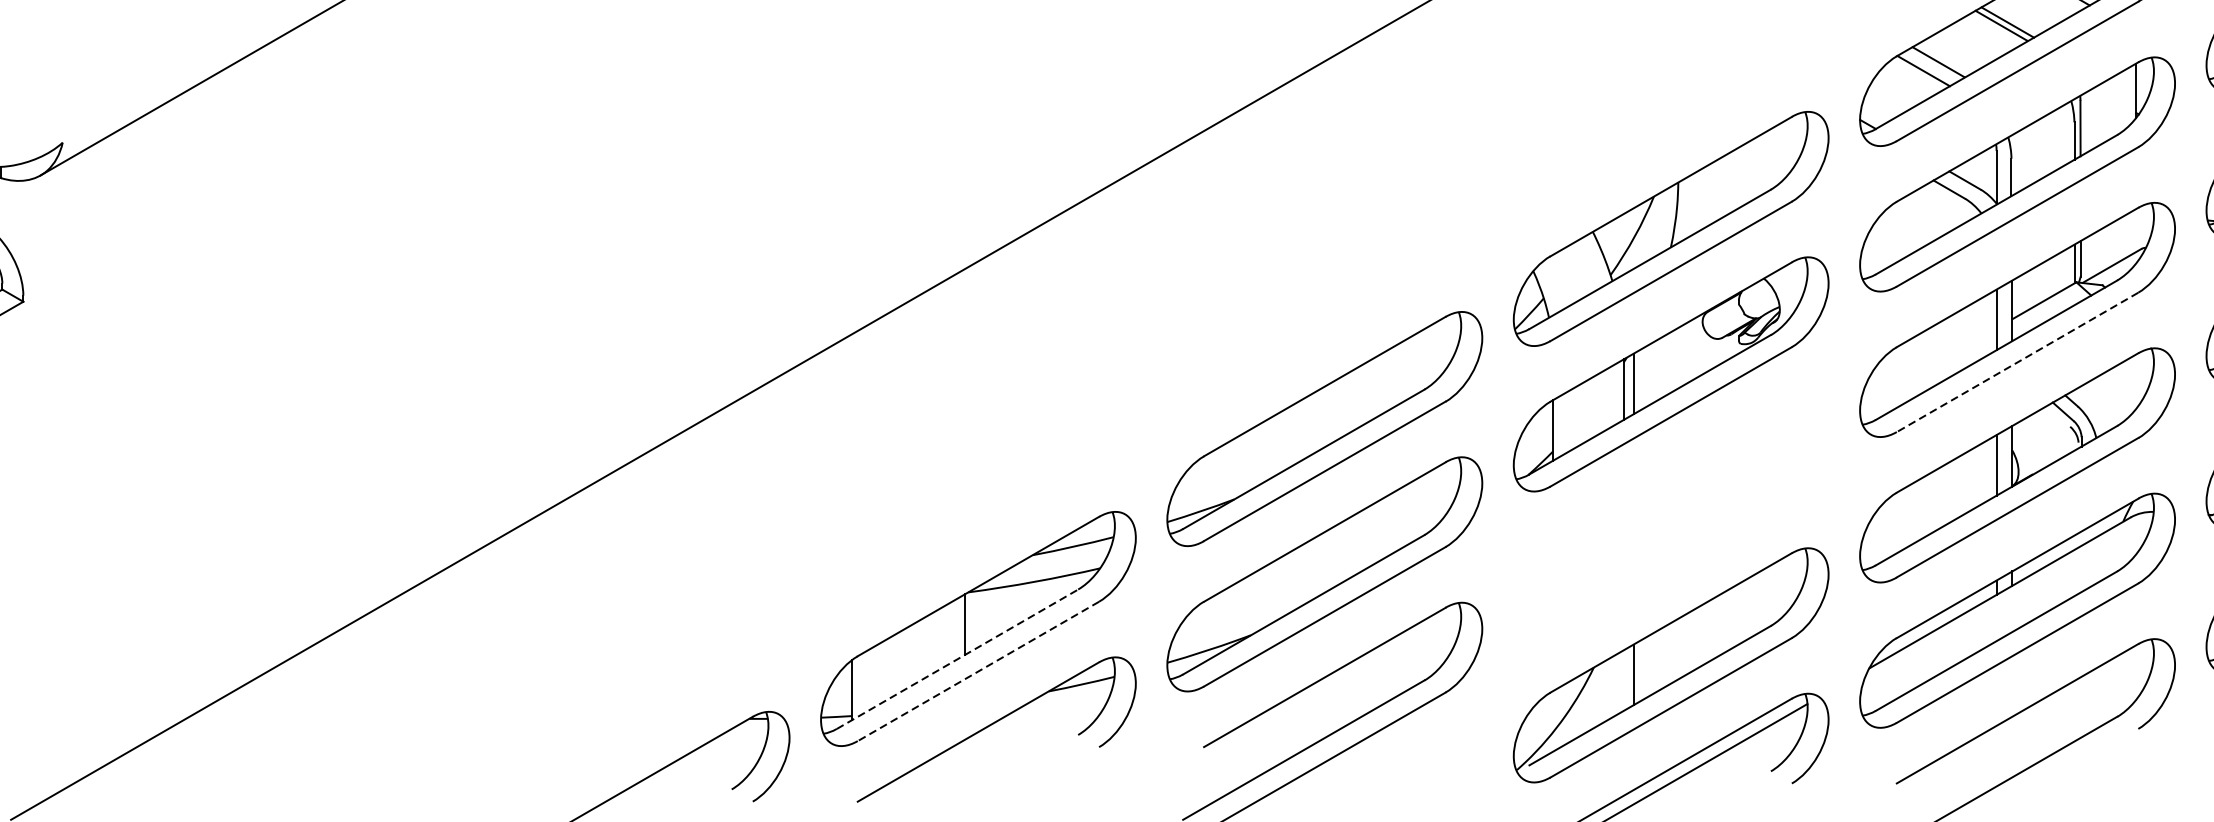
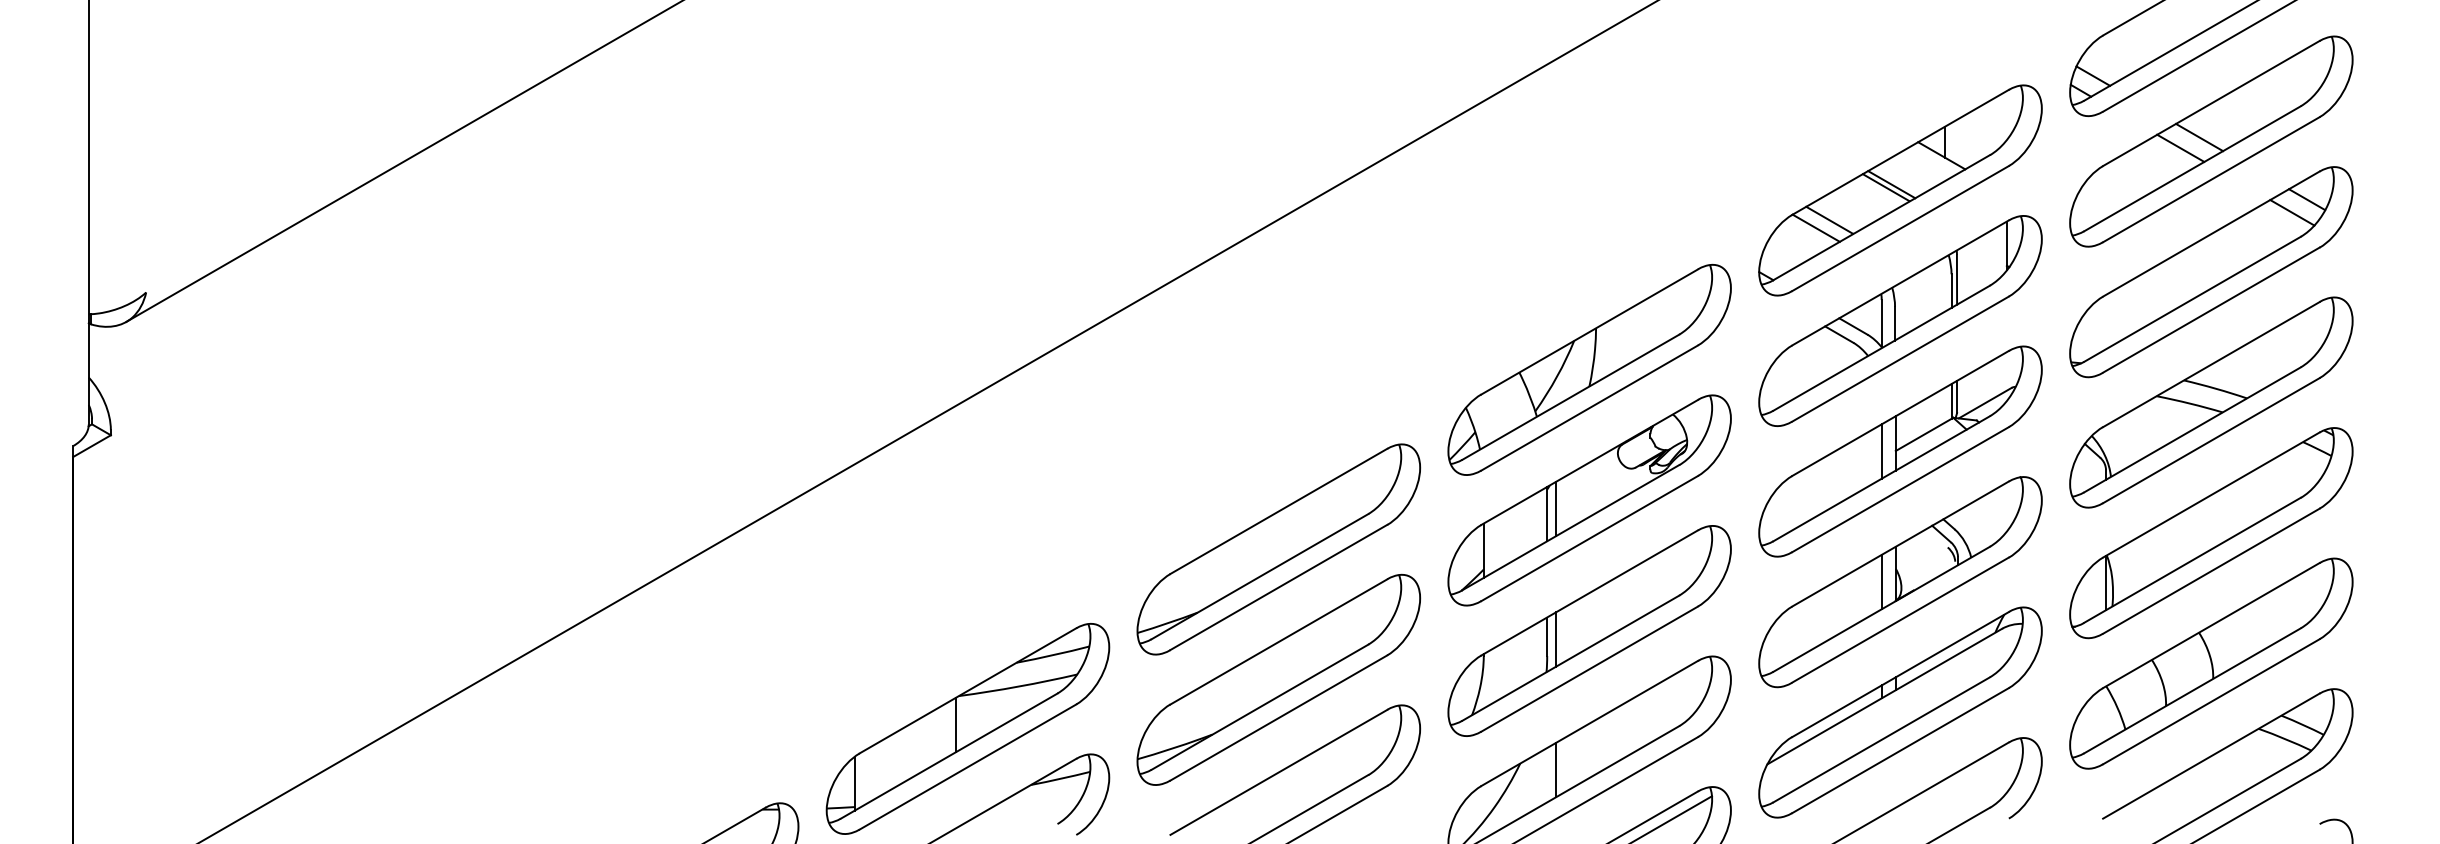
line: (2017, 362) -> (1900, 489), dashed -> solid
part: (1670, 519) -> (1589, 630), added
line: (957, 658) -> (949, 755), dashed -> solid
line: (977, 671) -> (967, 767), dashed -> solid

